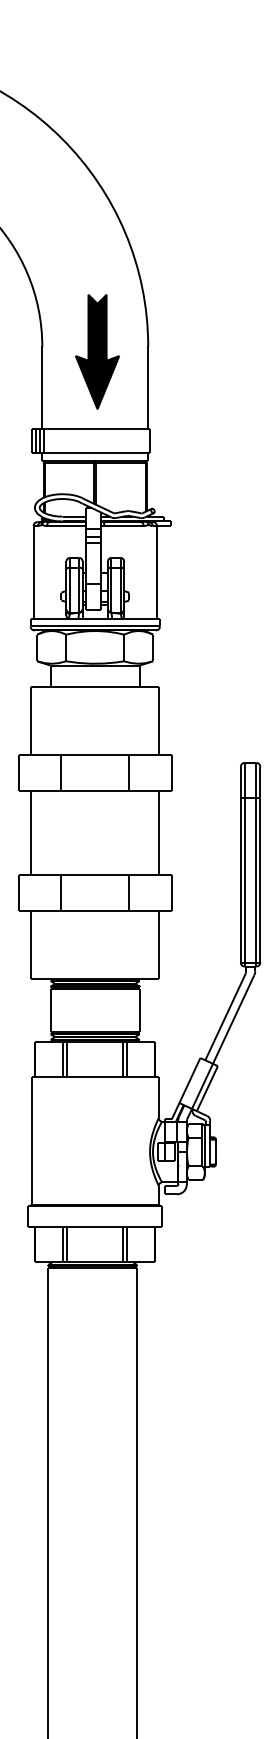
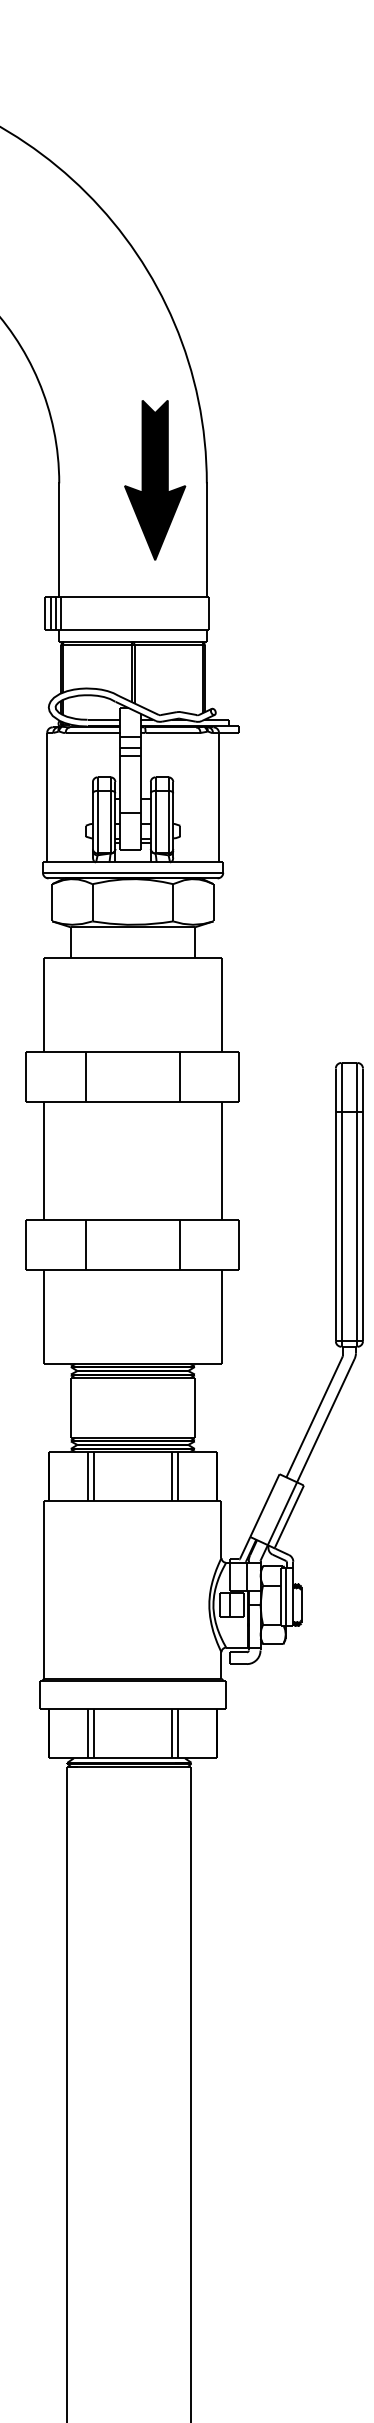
part: (97, 352) -> (155, 480), moved

